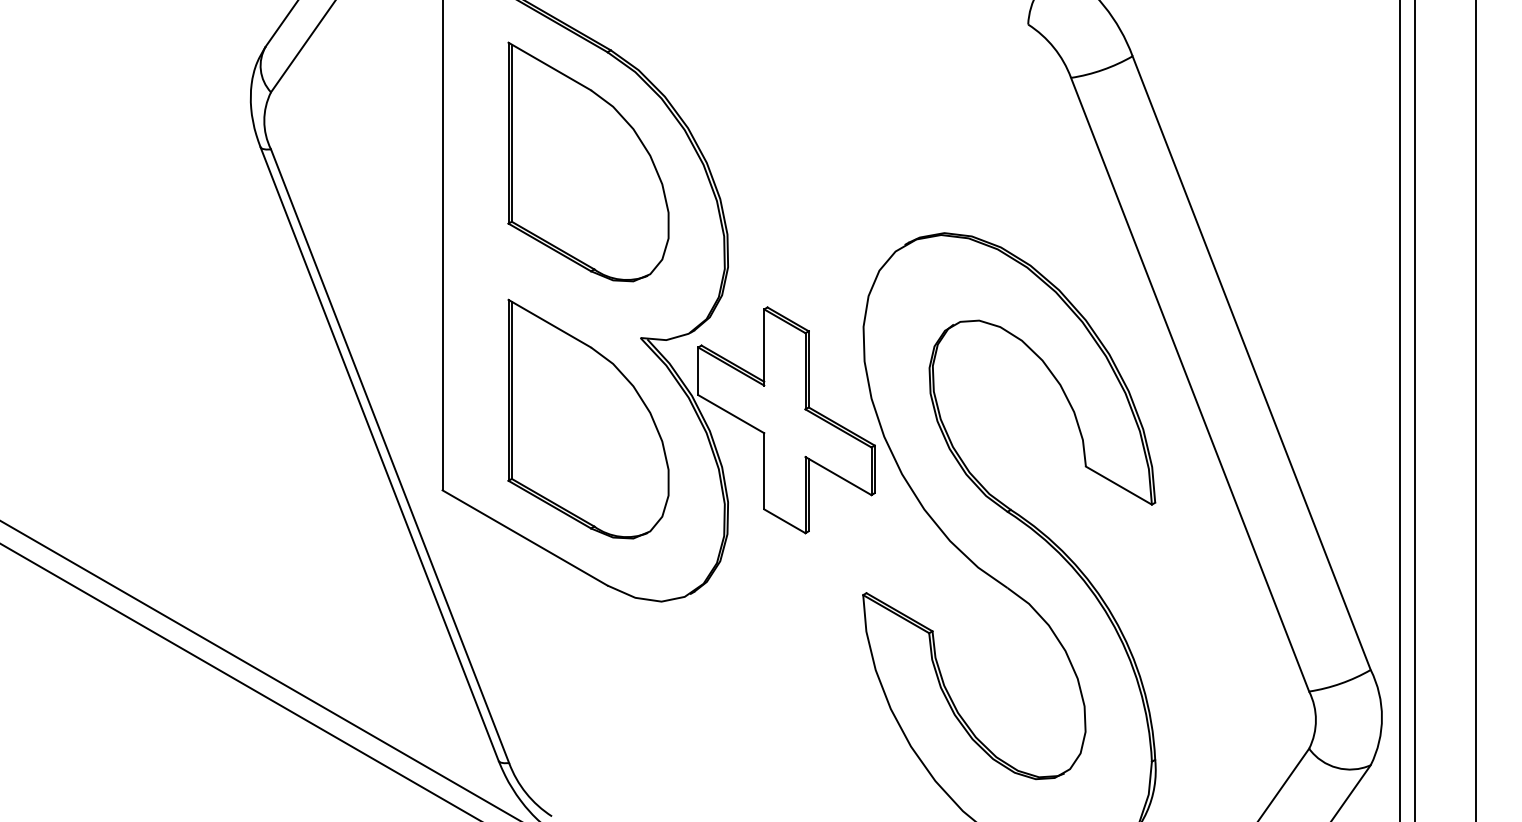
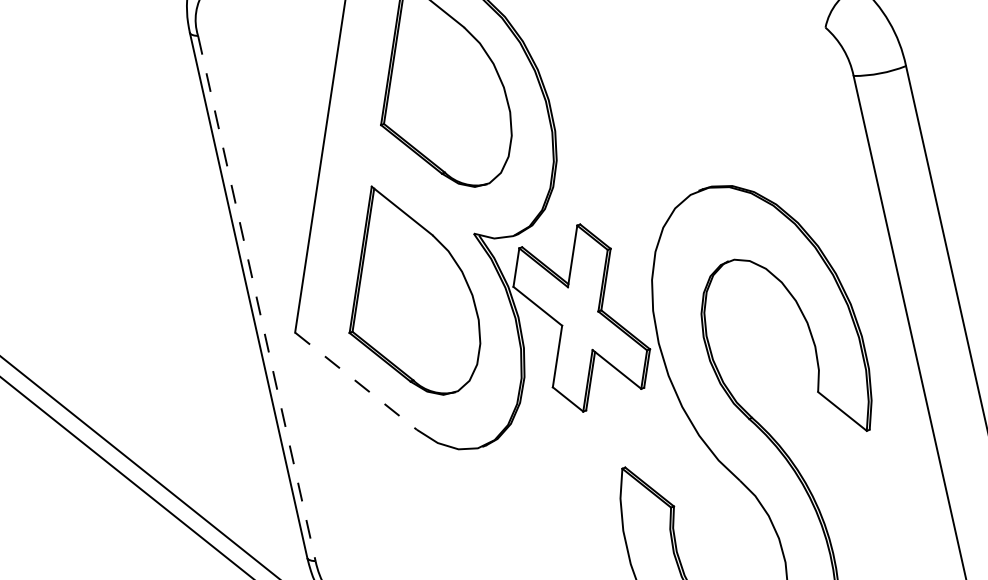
line: (390, 456) -> (257, 298), solid -> dashed
line: (525, 538) -> (356, 381), solid -> dashed

